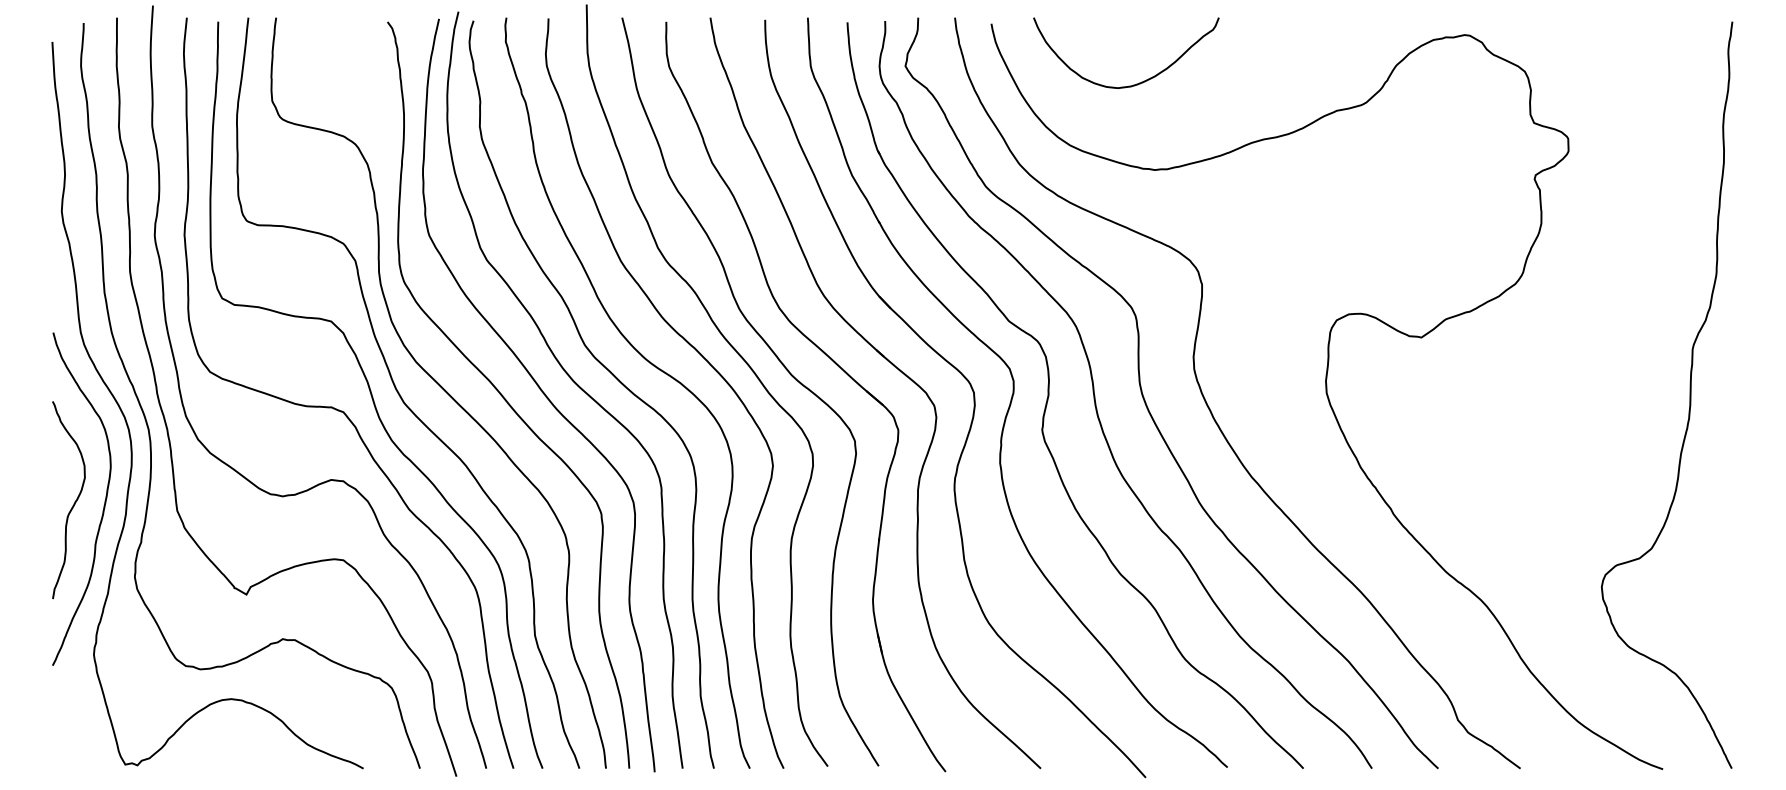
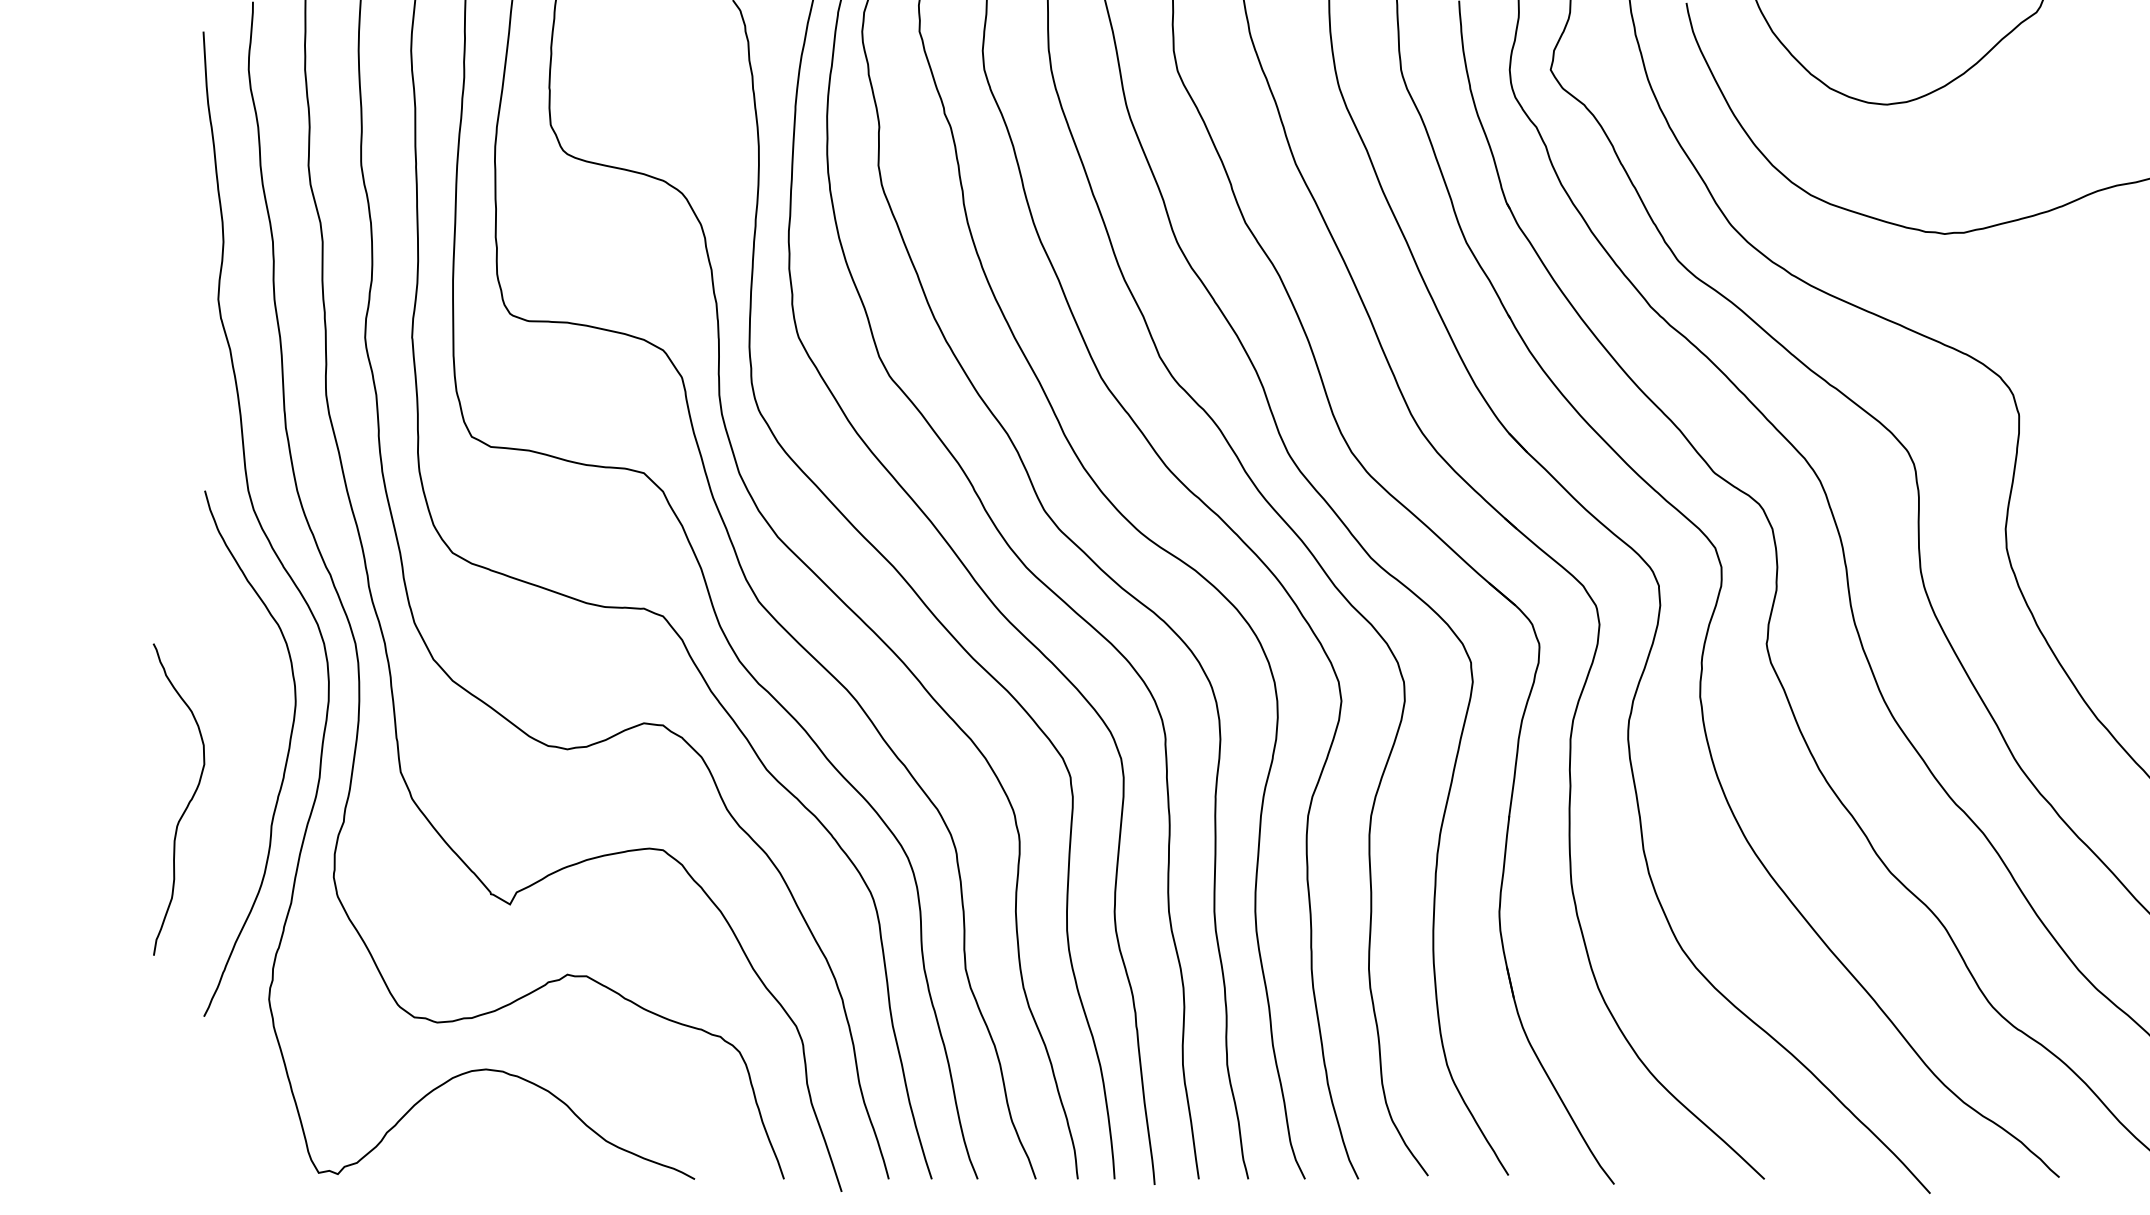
curve: (73, 503) -> (186, 804), moved

